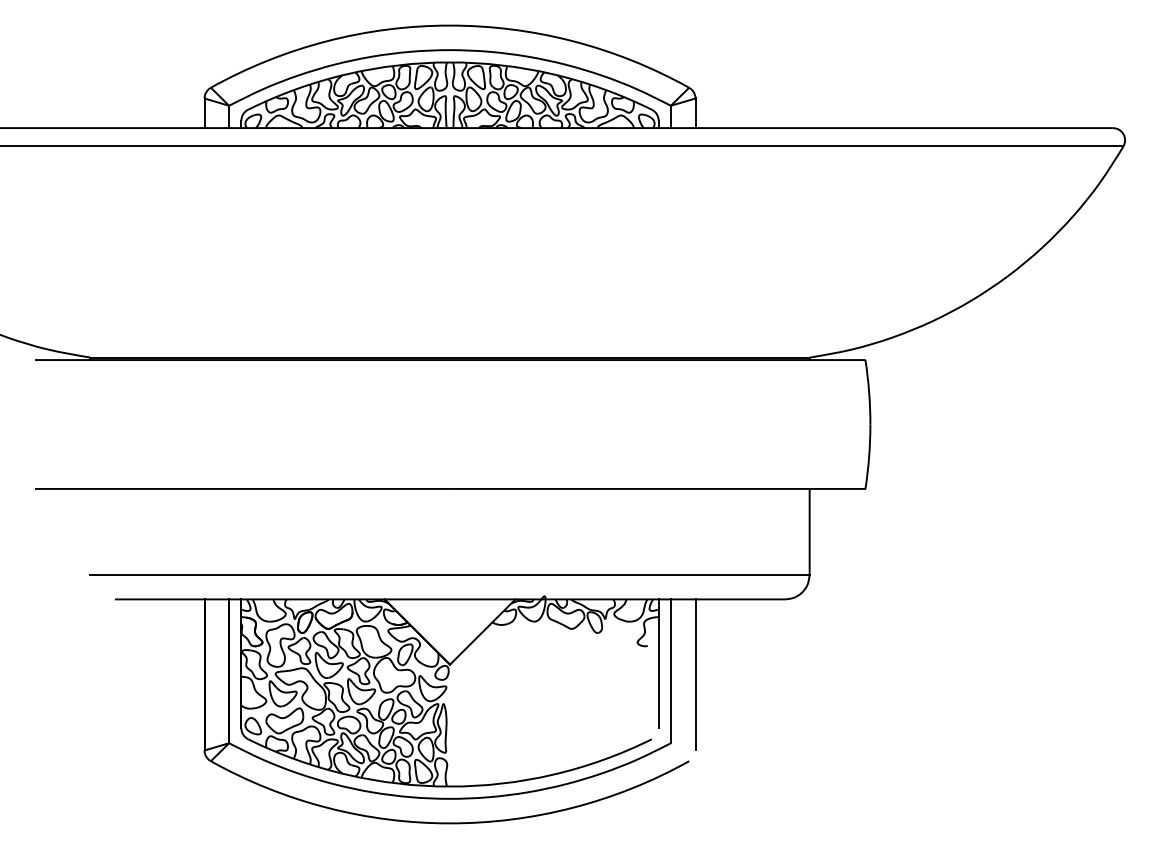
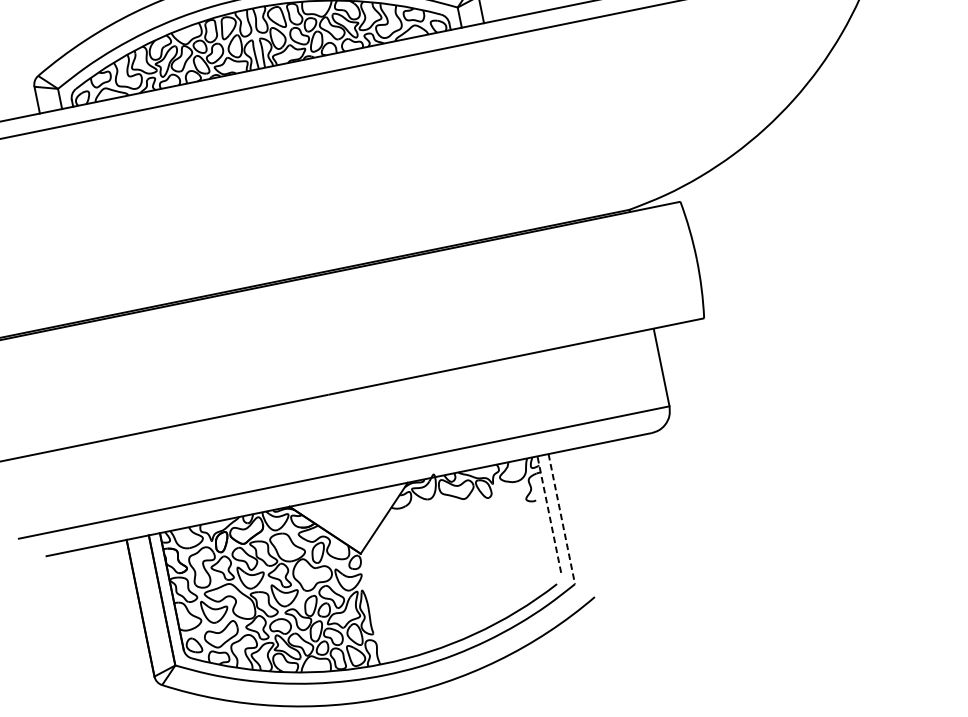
line: (658, 663) -> (549, 514), solid -> dashed
line: (670, 671) -> (561, 519), solid -> dashed
line: (695, 674) -> (584, 517), removed

